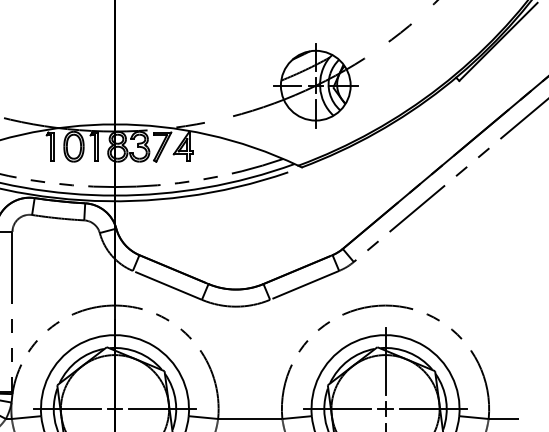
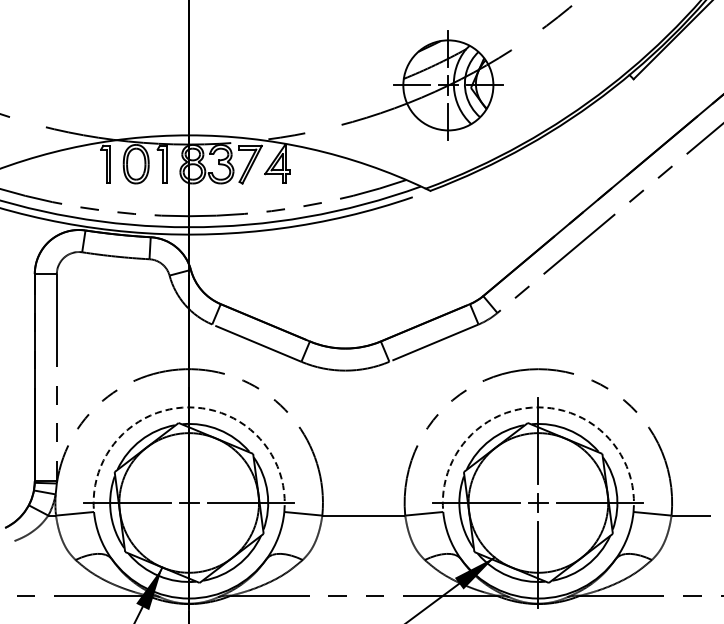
arc: (115, 335) -> (189, 407), solid -> dashed
arc: (385, 335) -> (538, 407), solid -> dashed

